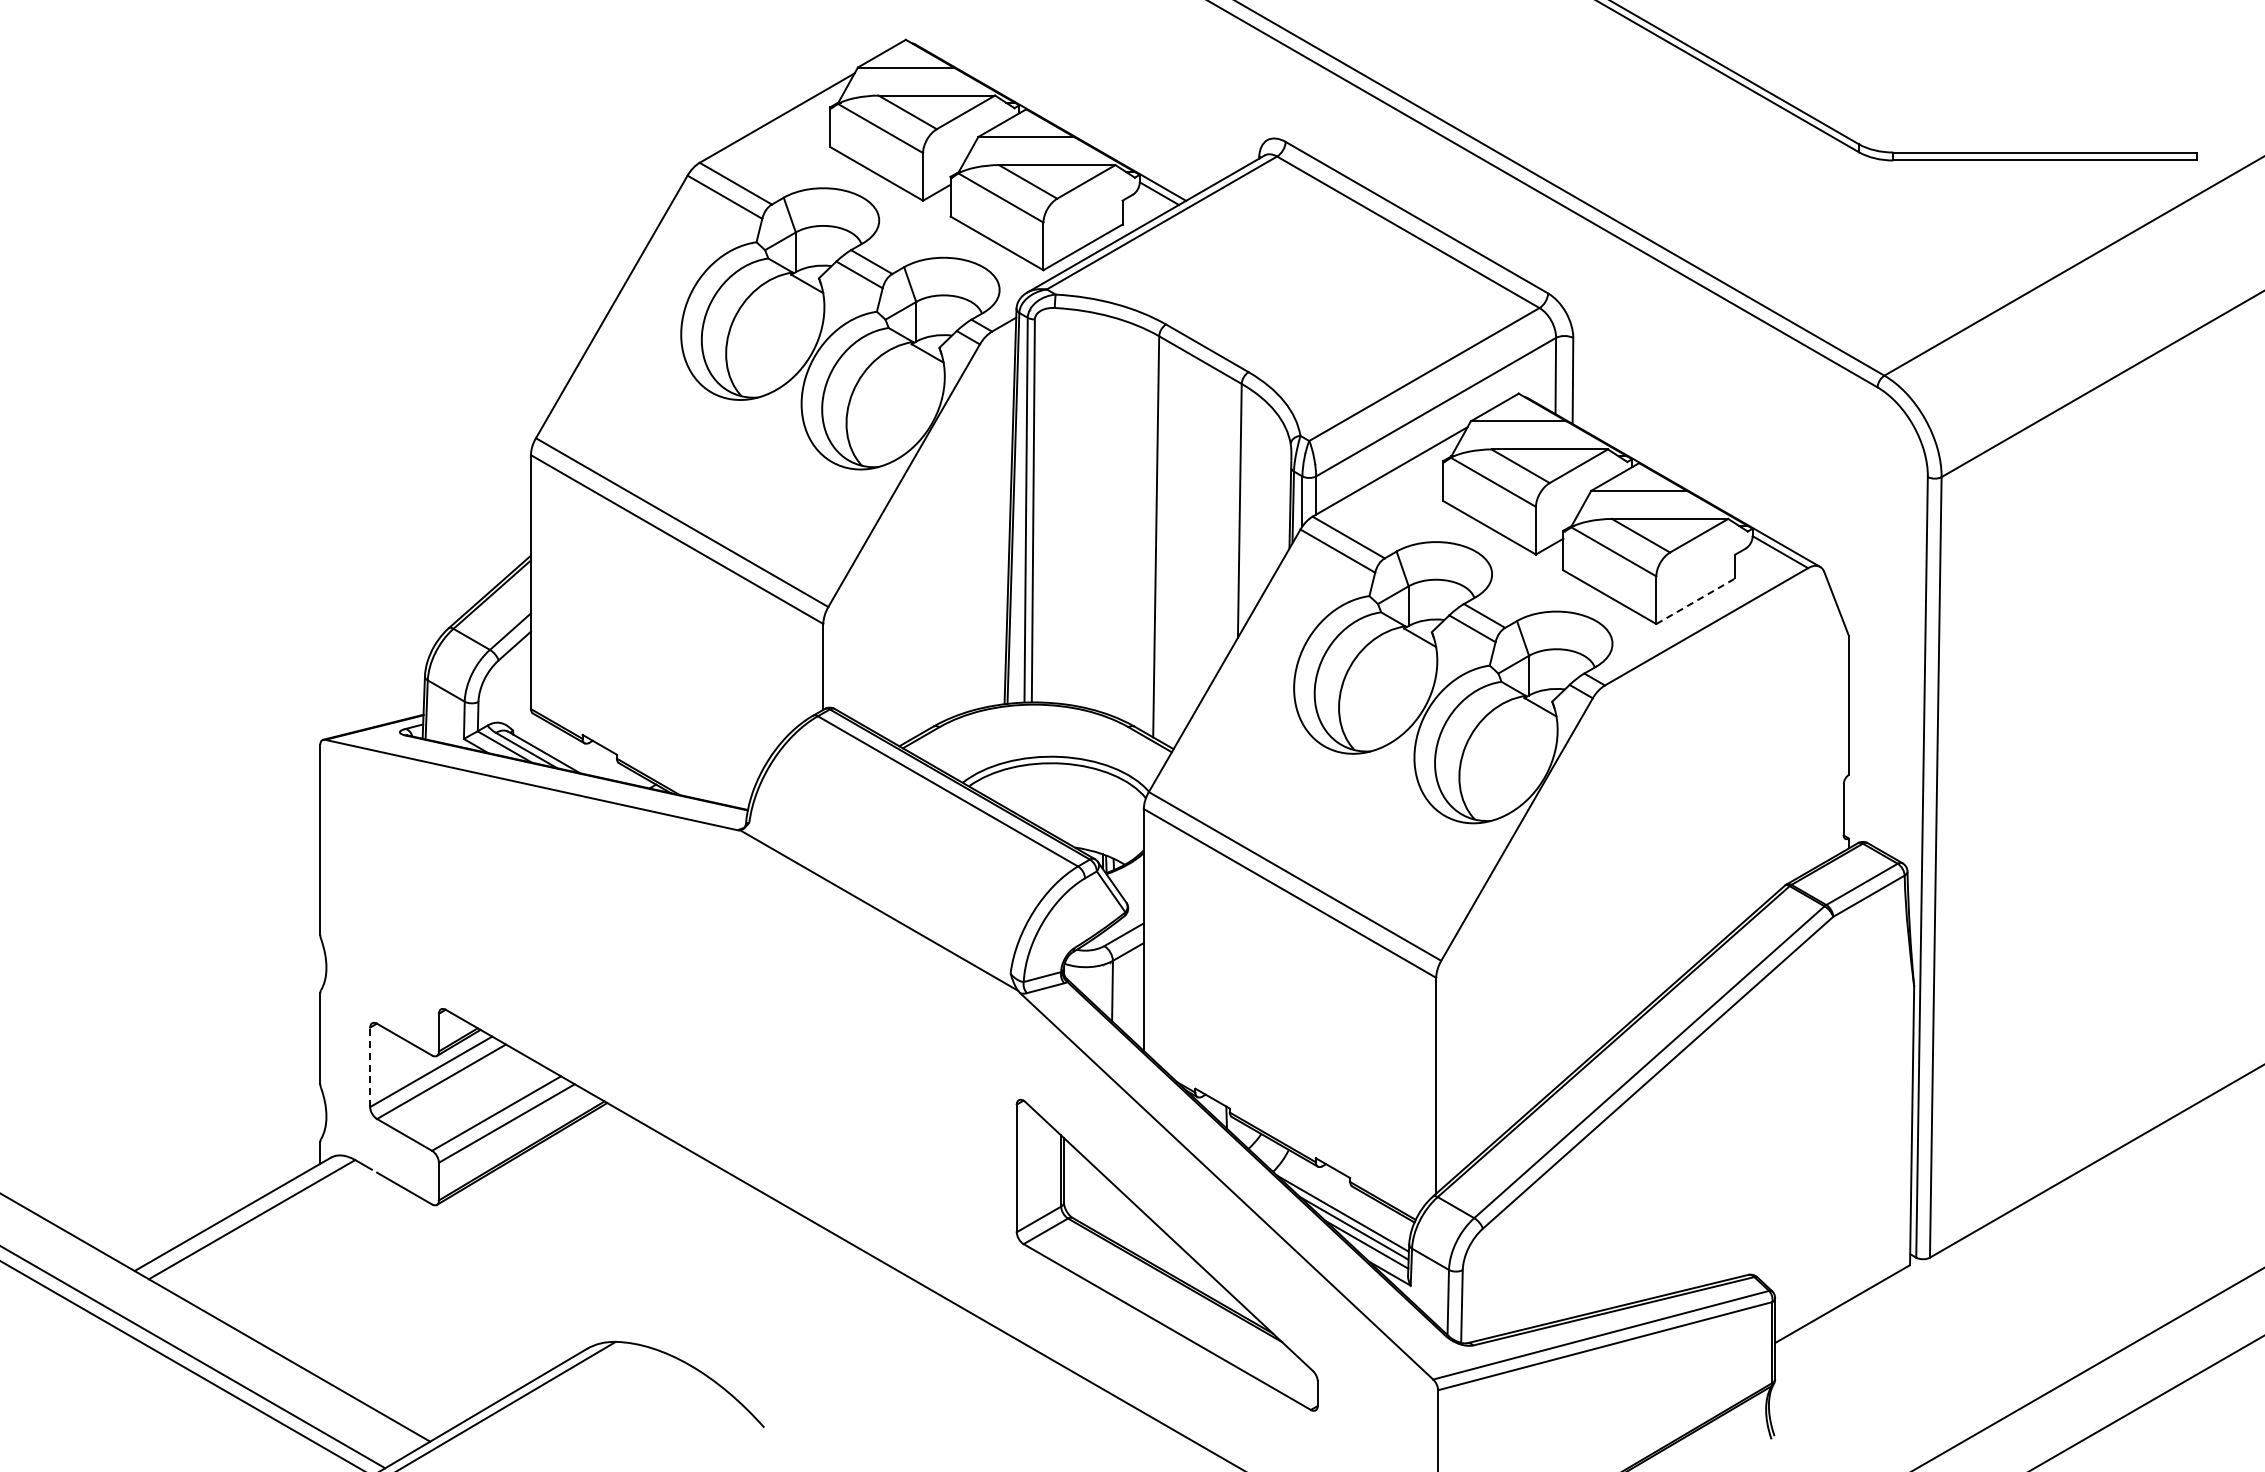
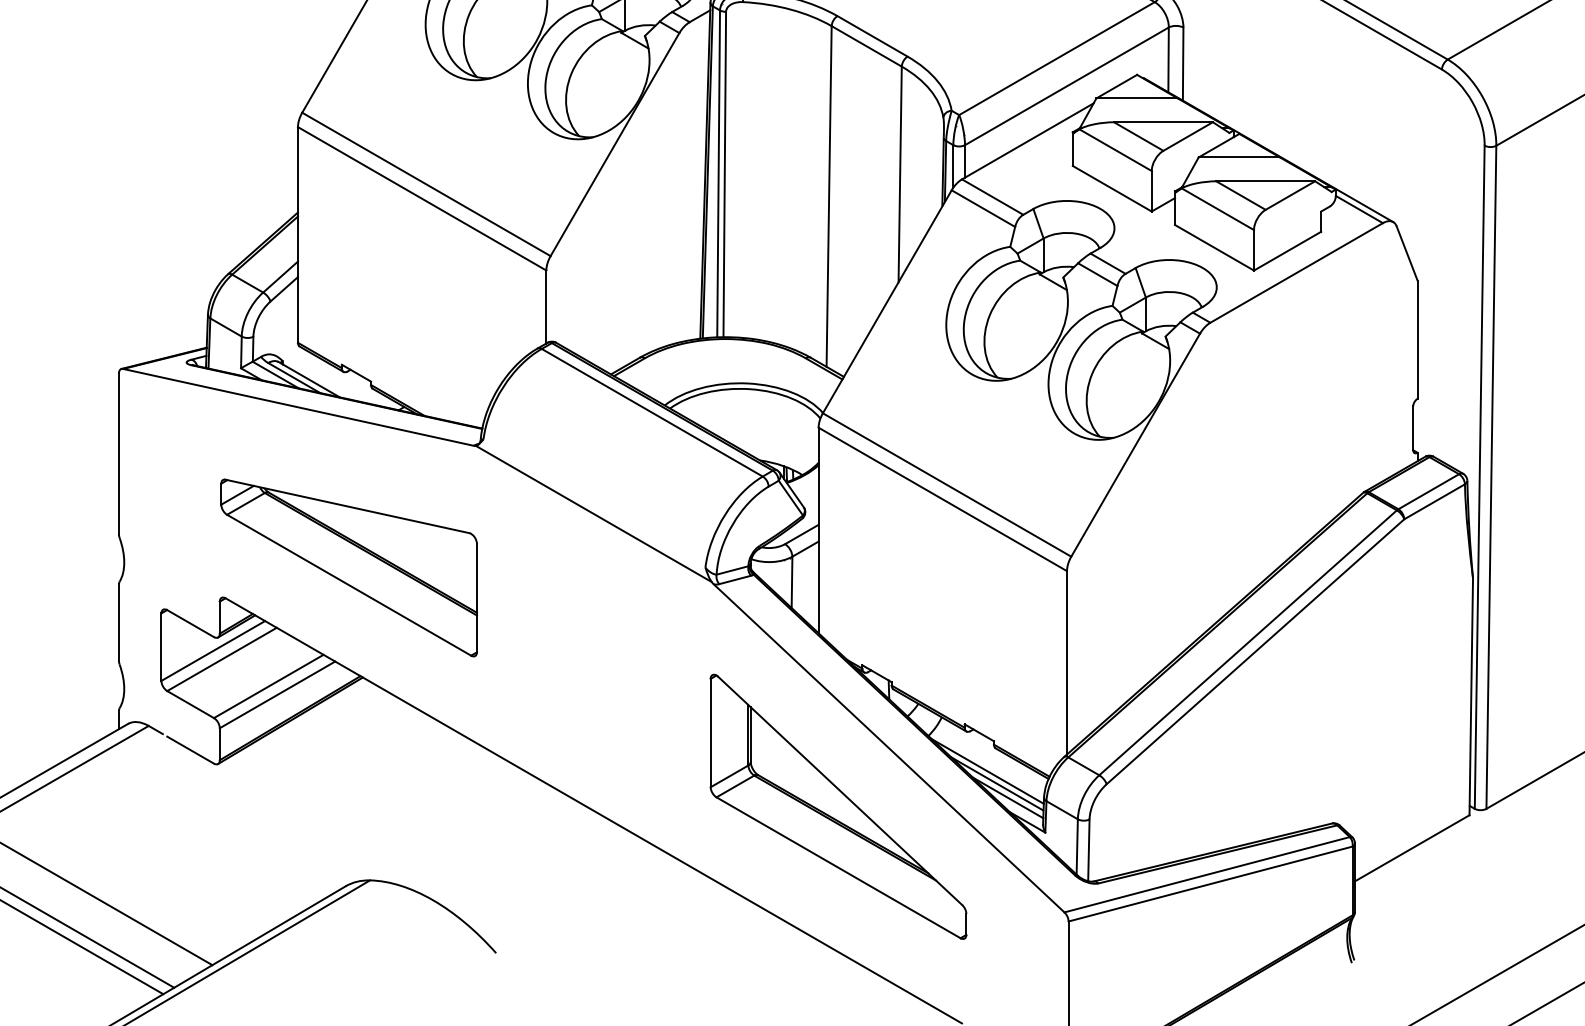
line: (1695, 601) -> (1287, 251), dashed -> solid
part: (590, 974) -> (348, 568), added
line: (370, 1067) -> (161, 647), dashed -> solid

